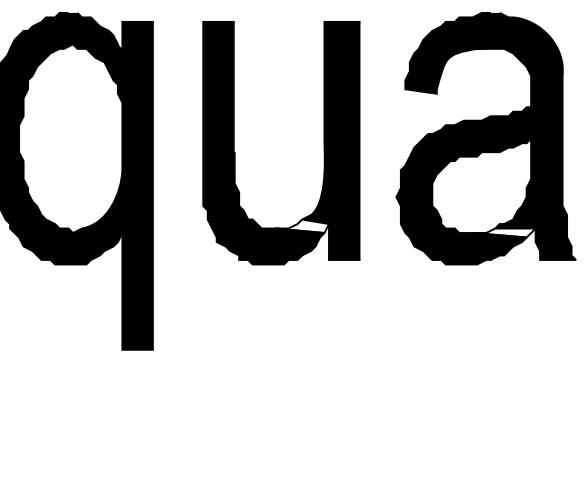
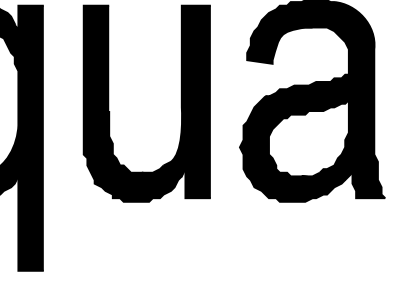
fill: (302, 226) -> (164, 171), added
fill: (503, 232) -> (326, 175), added

